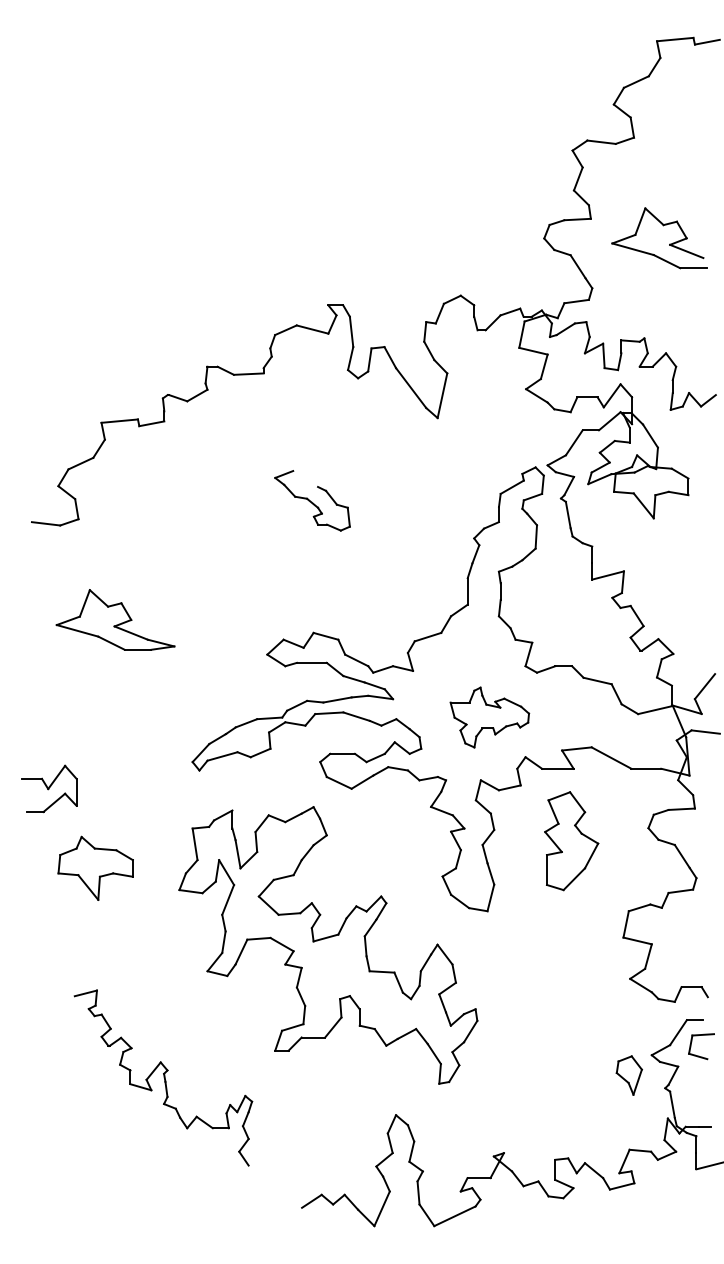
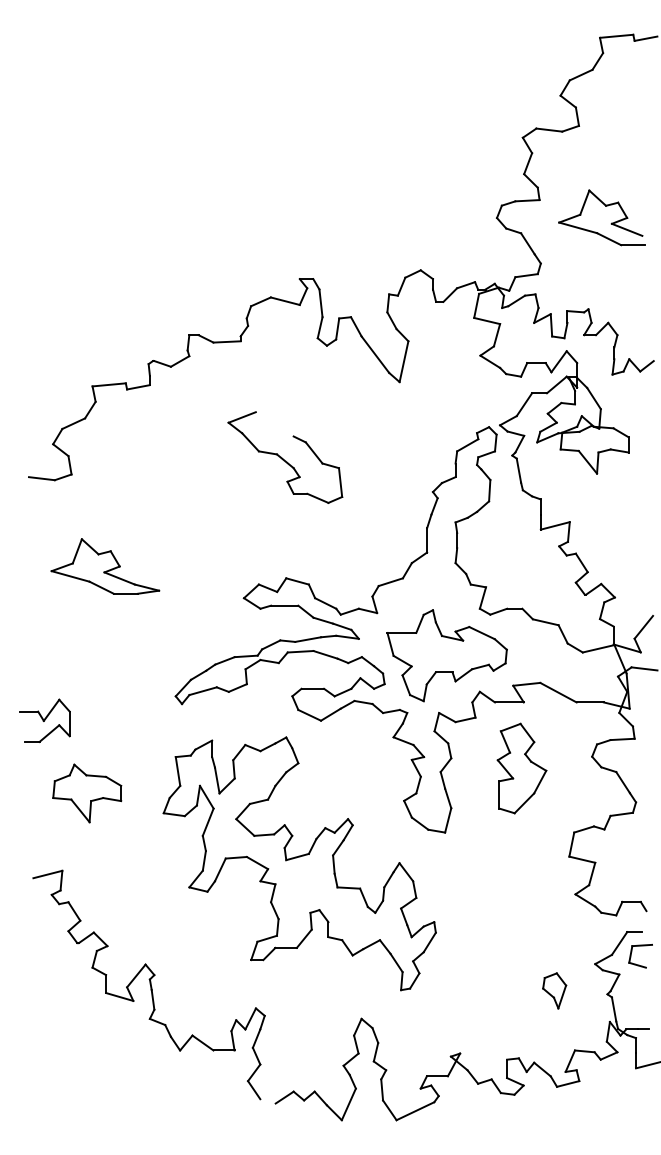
part: (312, 500) -> (285, 457), size x1.67
part: (489, 717) -> (446, 655), size x1.67
part: (628, 1075) -> (553, 990), moved
part: (163, 1077) -> (149, 984), size x1.43

